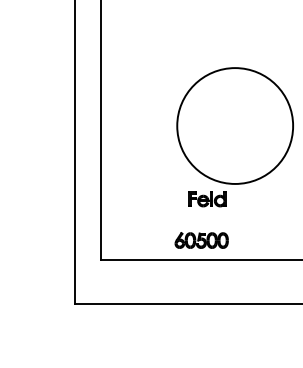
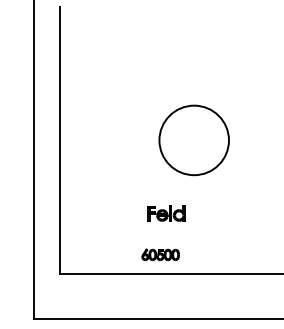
circle: (235, 125) -> (194, 139), size x0.6
part: (201, 240) -> (160, 254), size x0.7

